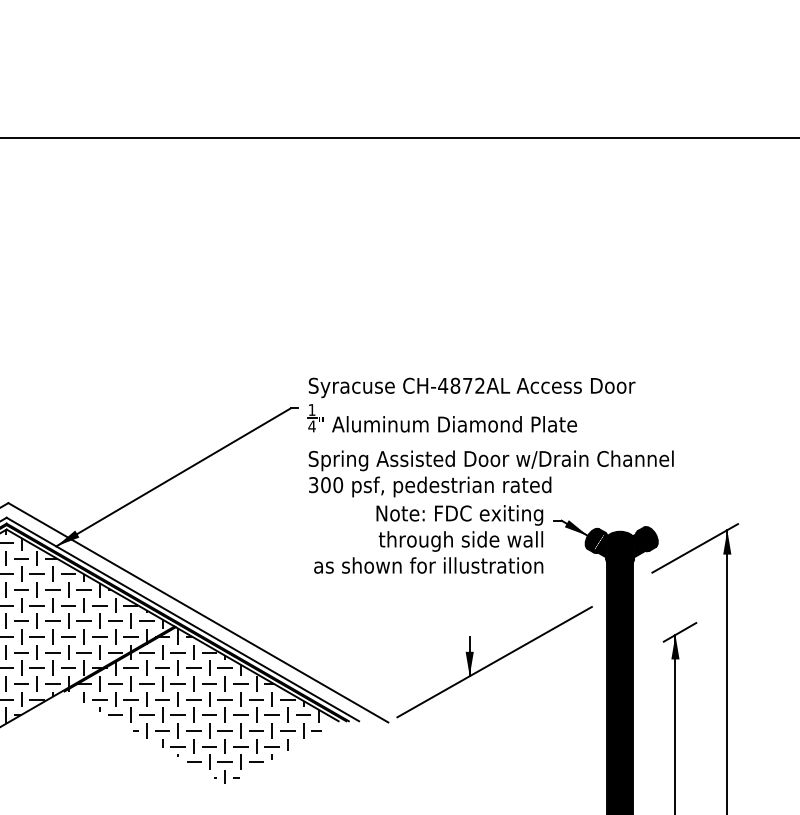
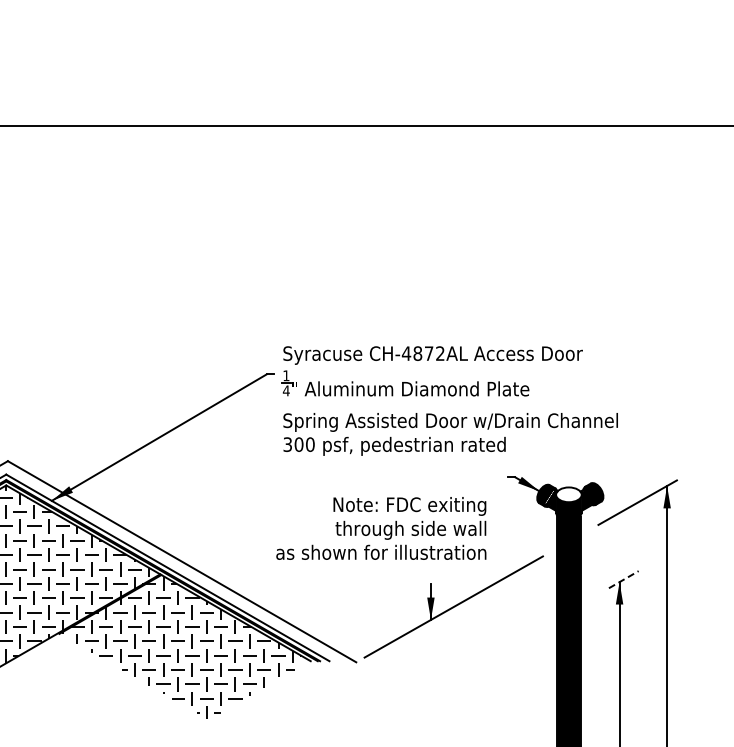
text: (428, 539) -> (381, 528), moved
fill: (619, 539) -> (568, 494), removed
line: (680, 632) -> (624, 579), solid -> dashed

